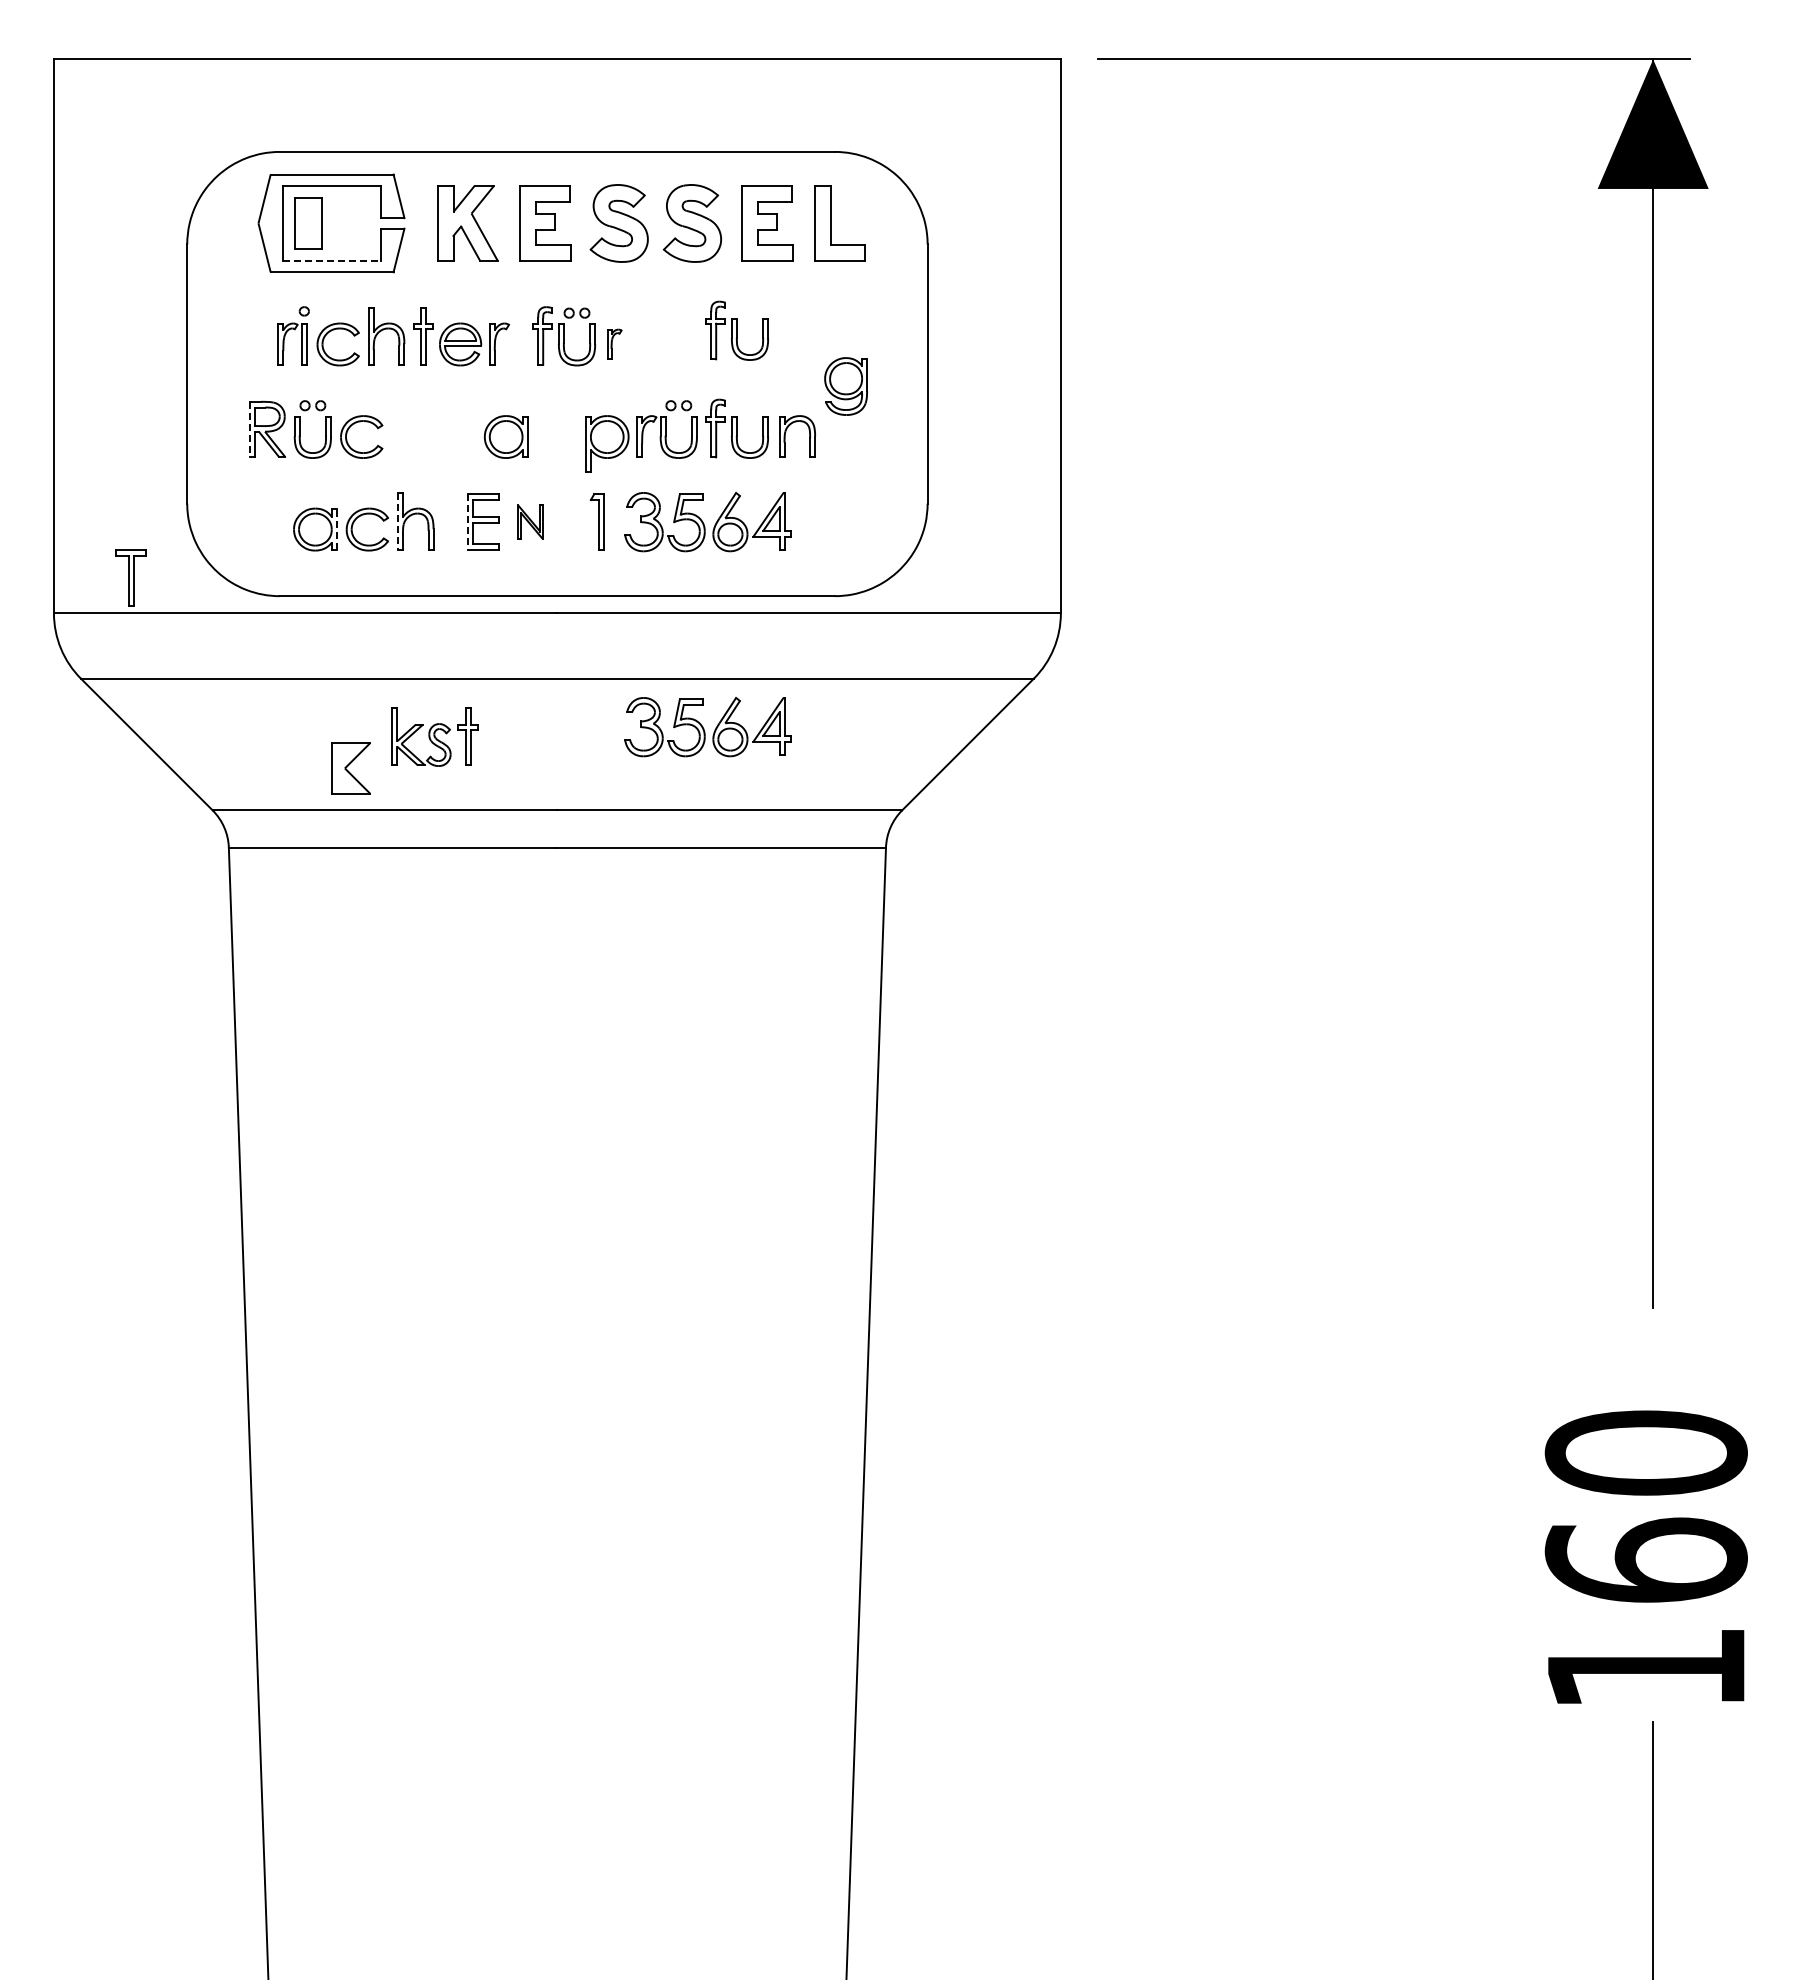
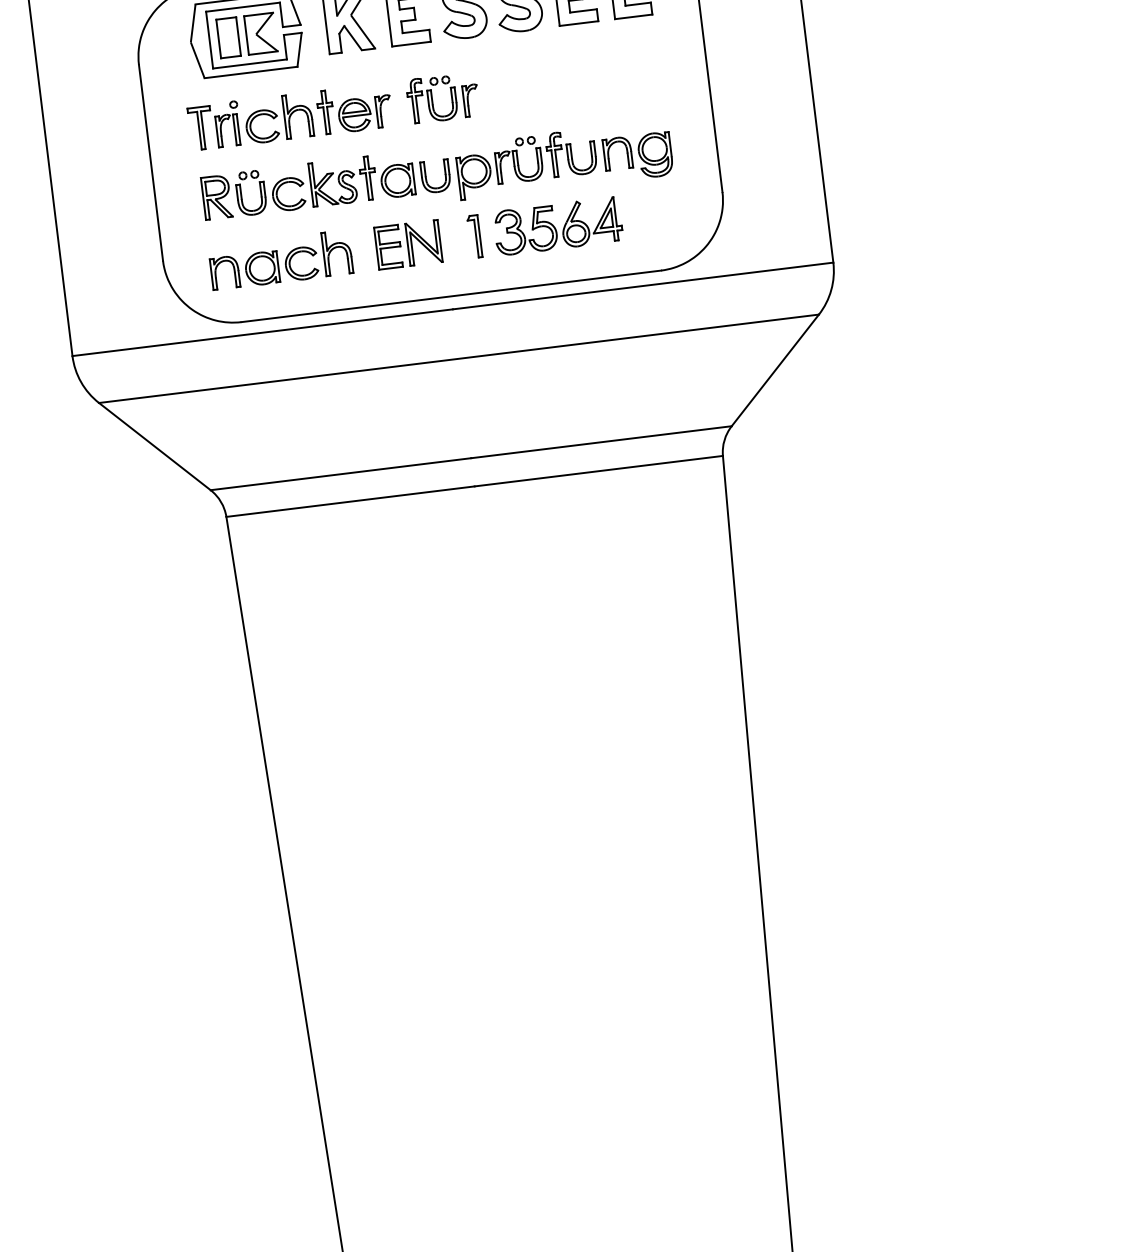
line: (332, 260) -> (250, 63), dashed -> solid
part: (736, 330) -> (561, 79), removed
part: (614, 343) -> (471, 100), size x1.43
part: (845, 386) -> (654, 155), moved
line: (249, 429) -> (203, 198), dashed -> solid
part: (544, 437) -> (426, 177), added
line: (397, 521) -> (323, 254), dashed -> solid
part: (530, 521) -> (424, 242), size x1.67
line: (467, 522) -> (376, 249), dashed -> solid
part: (255, 524) -> (216, 270), added
line: (336, 529) -> (278, 266), dashed -> solid
part: (130, 577) -> (200, 127), moved
part: (707, 727) -> (576, 381), removed
part: (434, 736) -> (342, 181), moved
part: (350, 768) -> (260, 33), moved

